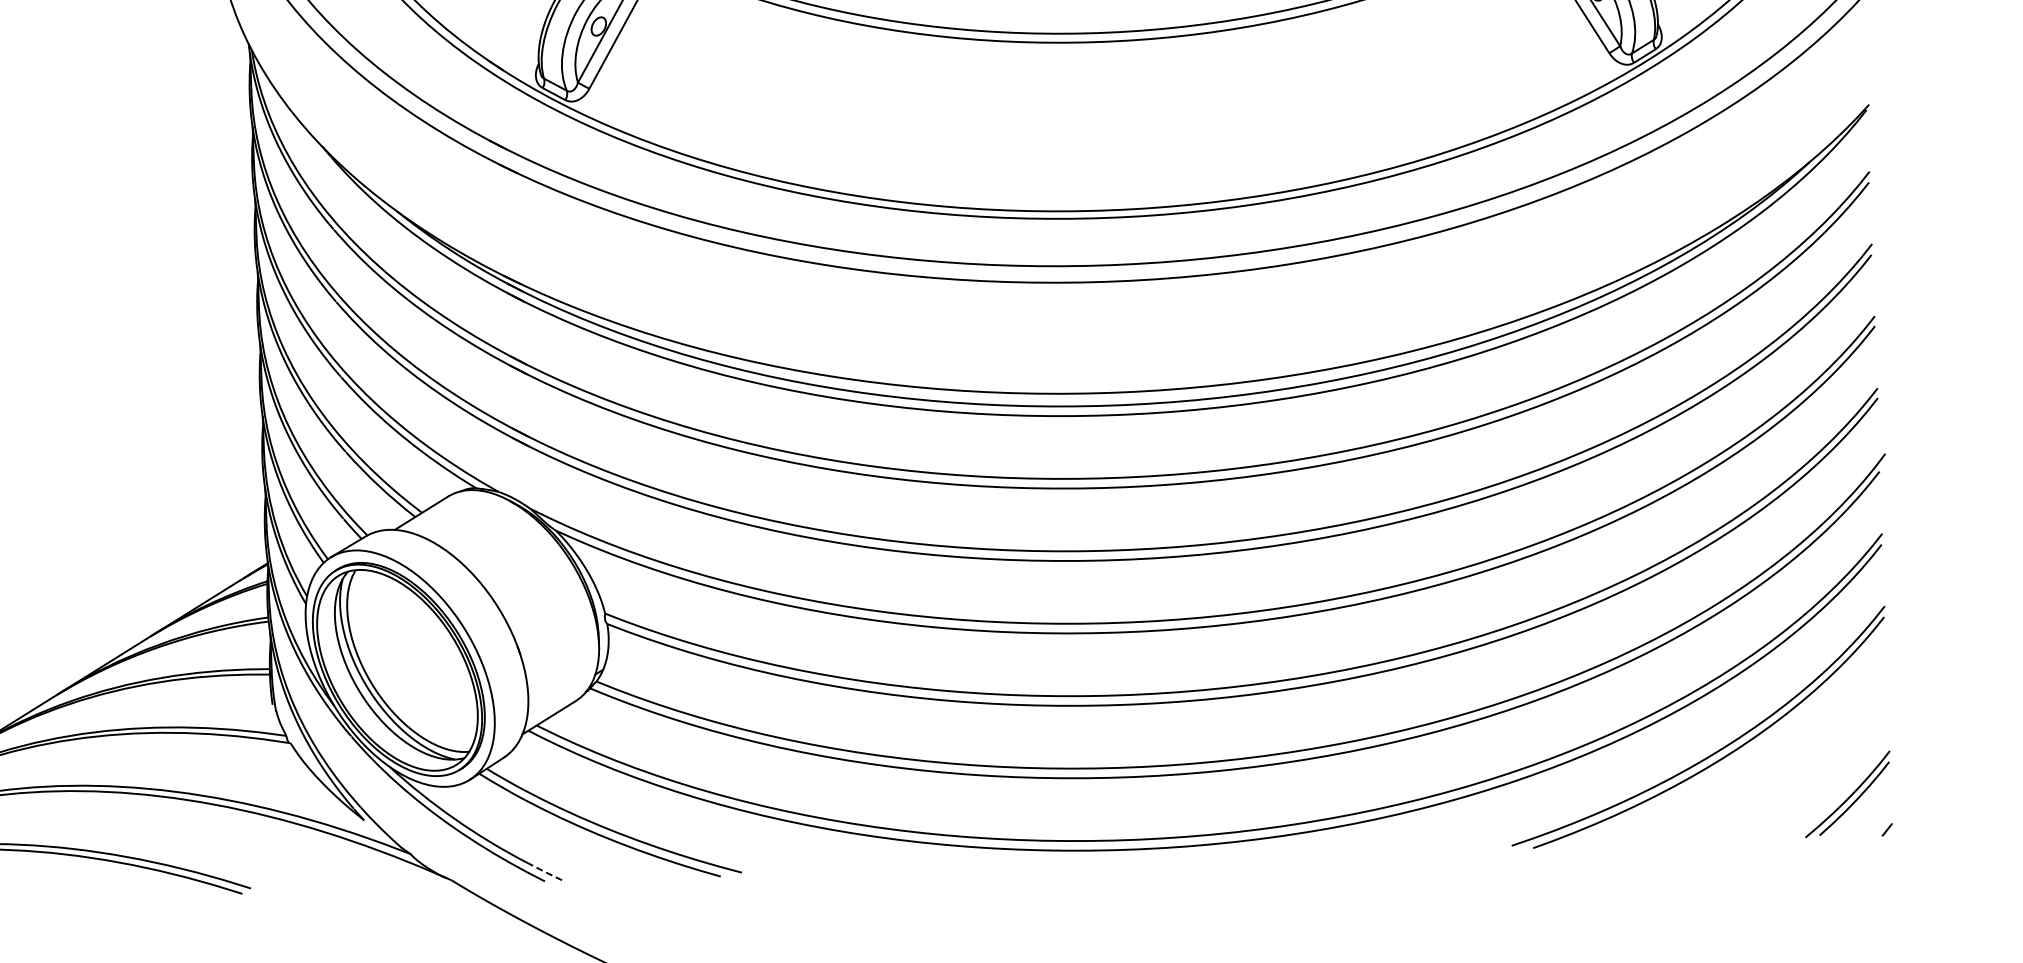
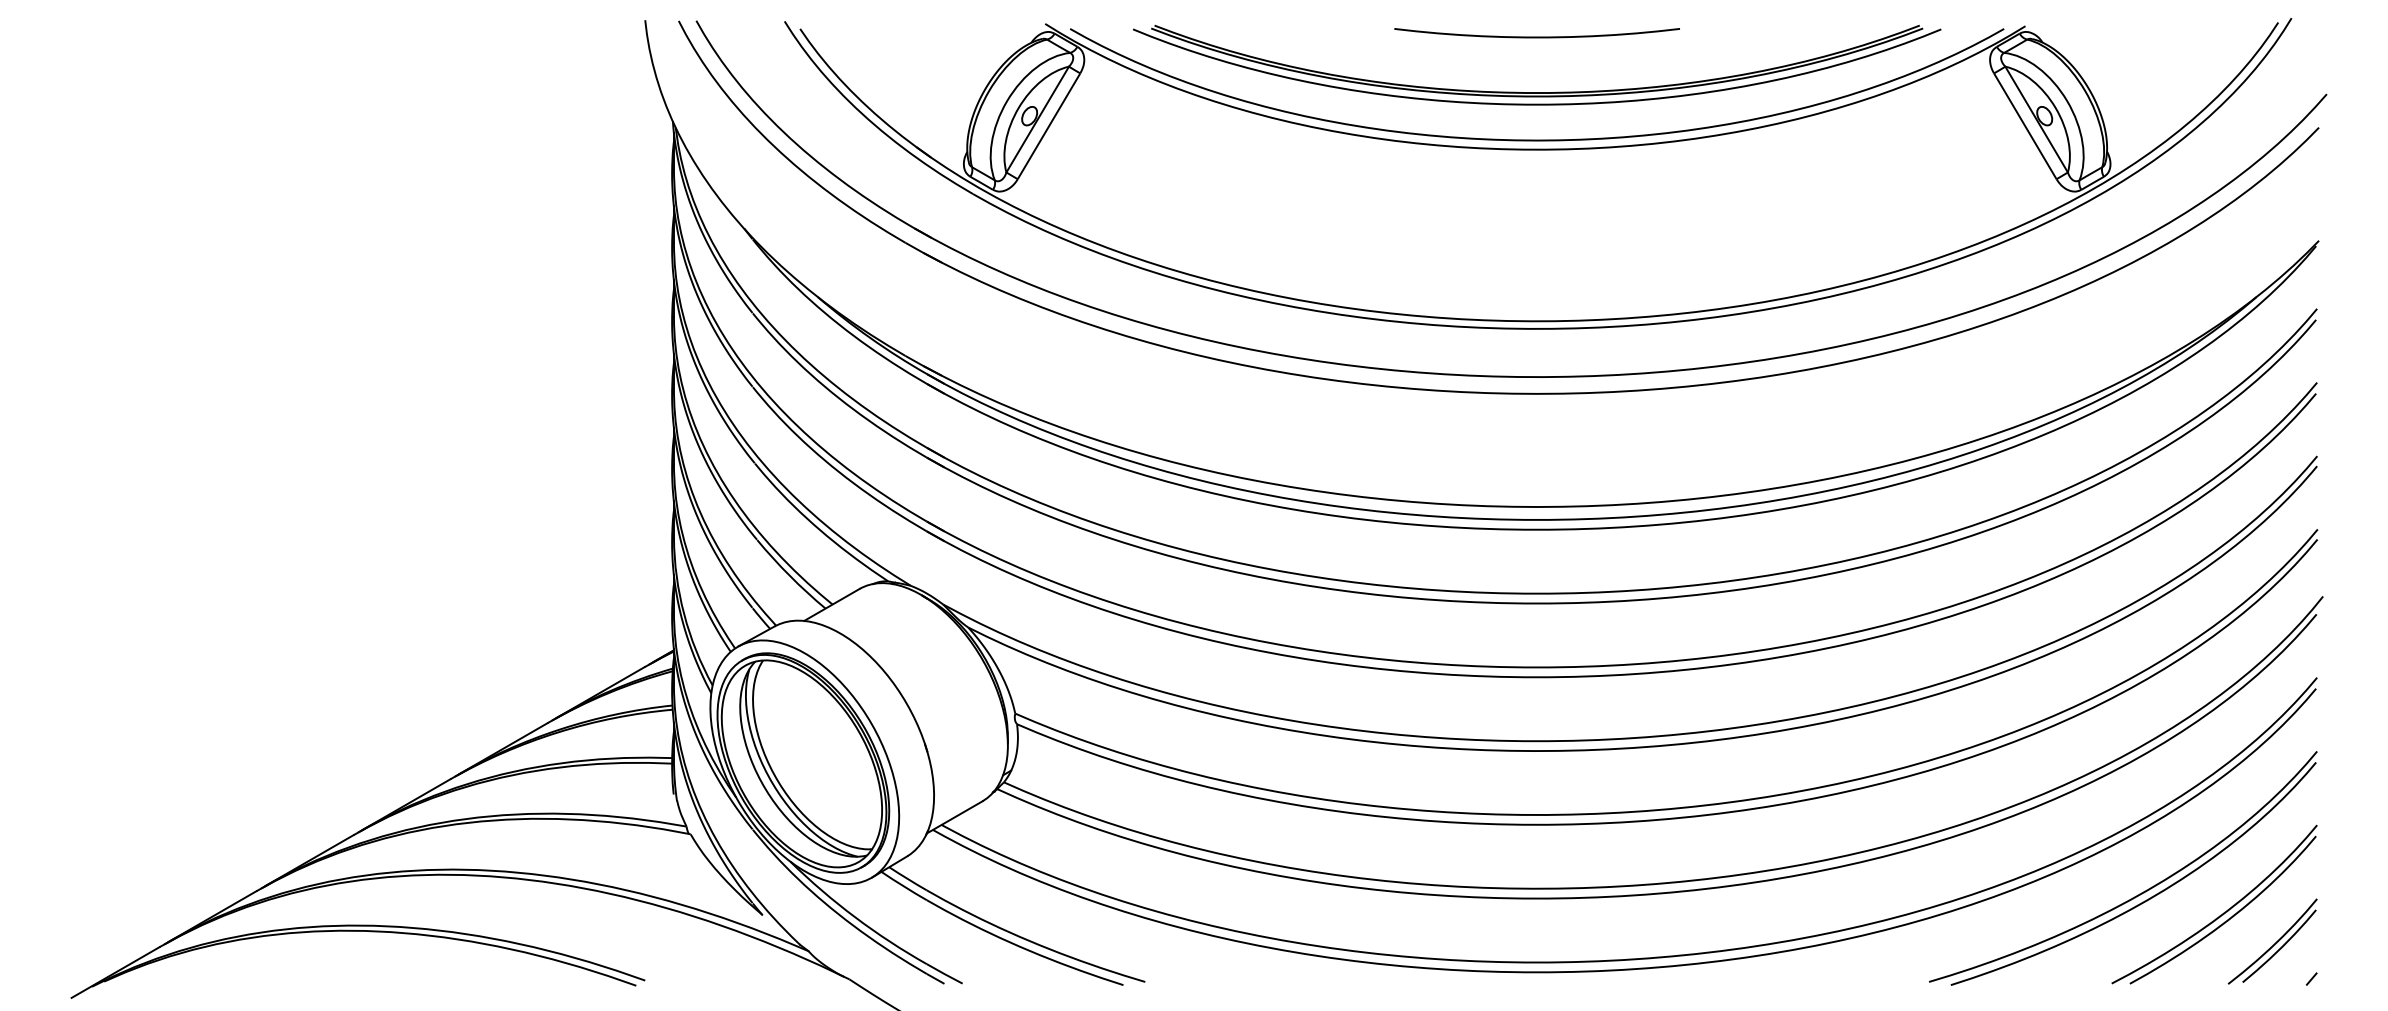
part: (1798, 767) -> (2223, 912), added
line: (544, 872) -> (944, 974), dashed -> solid

